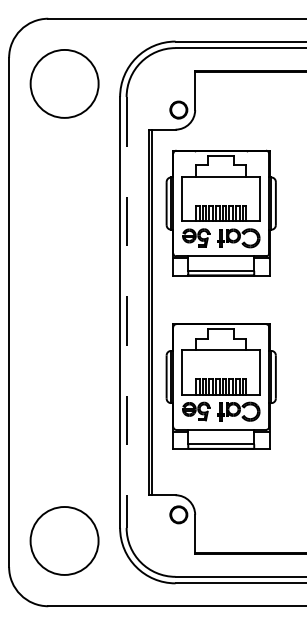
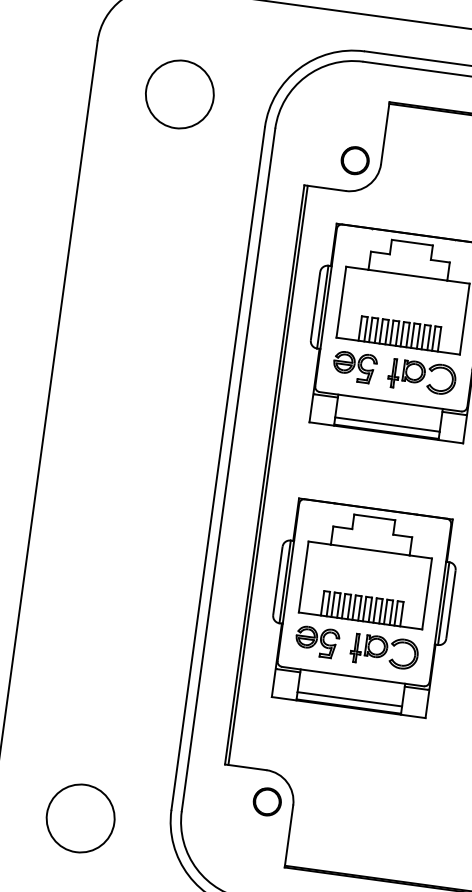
circle: (64, 83) -> (179, 93), size x0.62
line: (126, 312) -> (228, 469), dashed -> solid
circle: (64, 540) -> (80, 817), size x0.62

